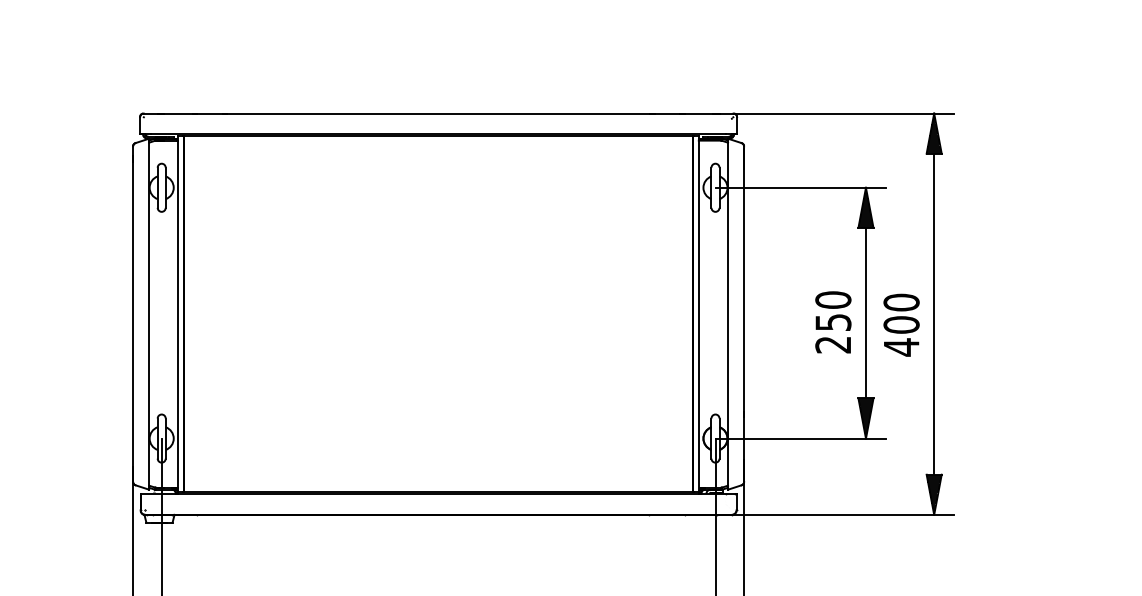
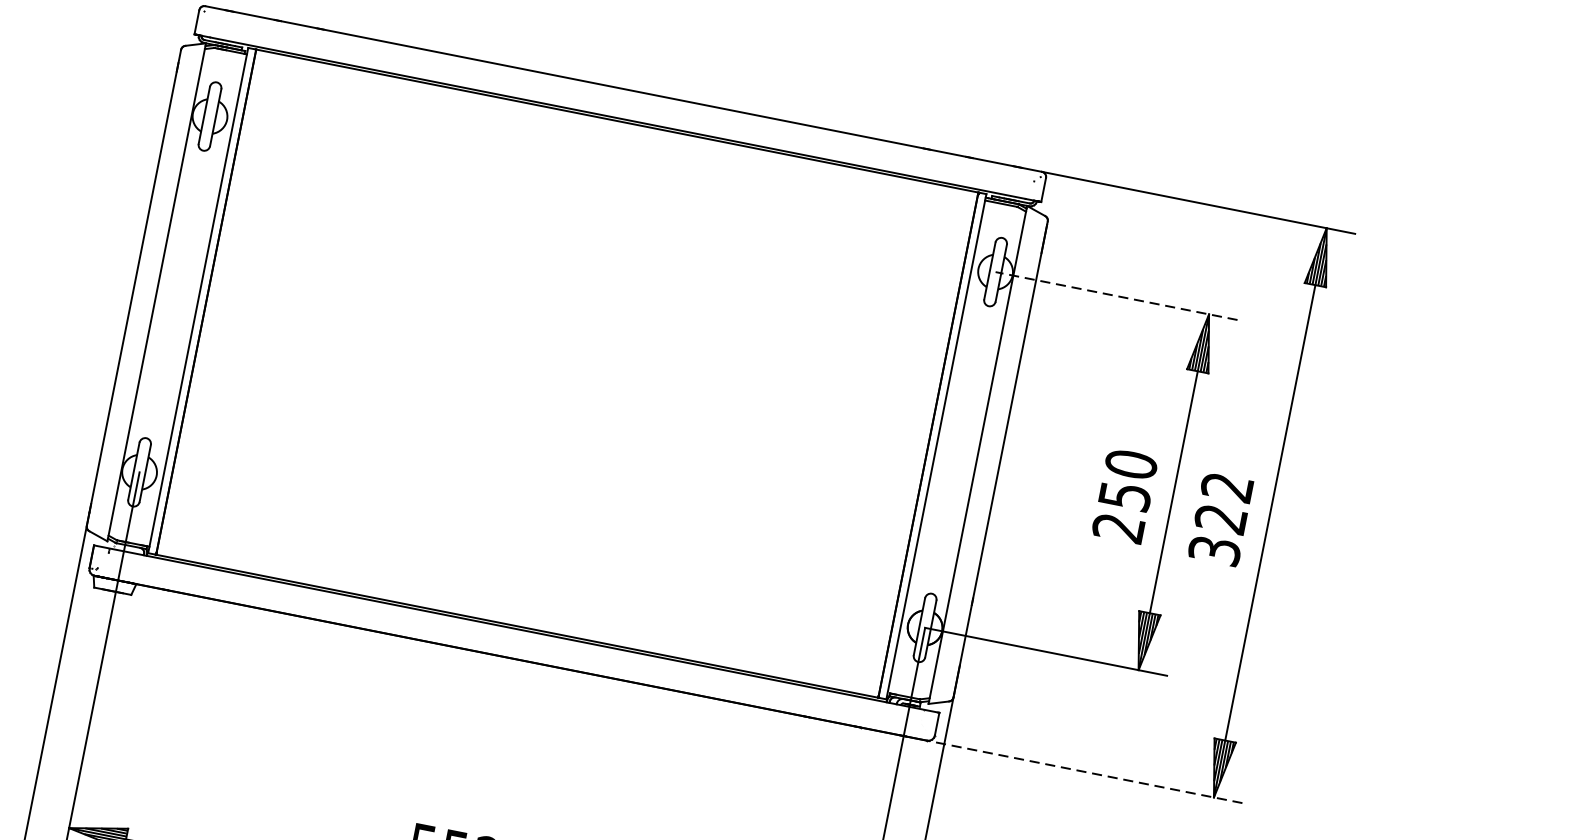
line: (800, 187) -> (1116, 295), solid -> dashed
text: (901, 324) -> (1221, 518), 400 -> 322
line: (842, 514) -> (1083, 771), solid -> dashed

